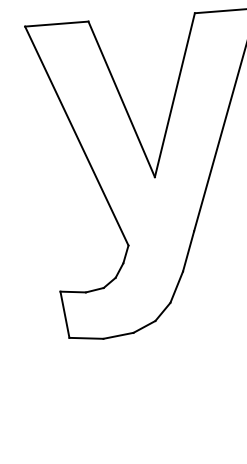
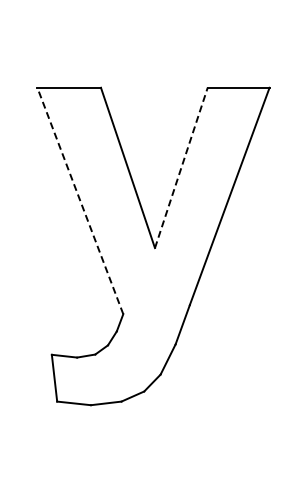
line: (175, 94) -> (181, 167), solid -> dashed
line: (76, 135) -> (80, 200), solid -> dashed

